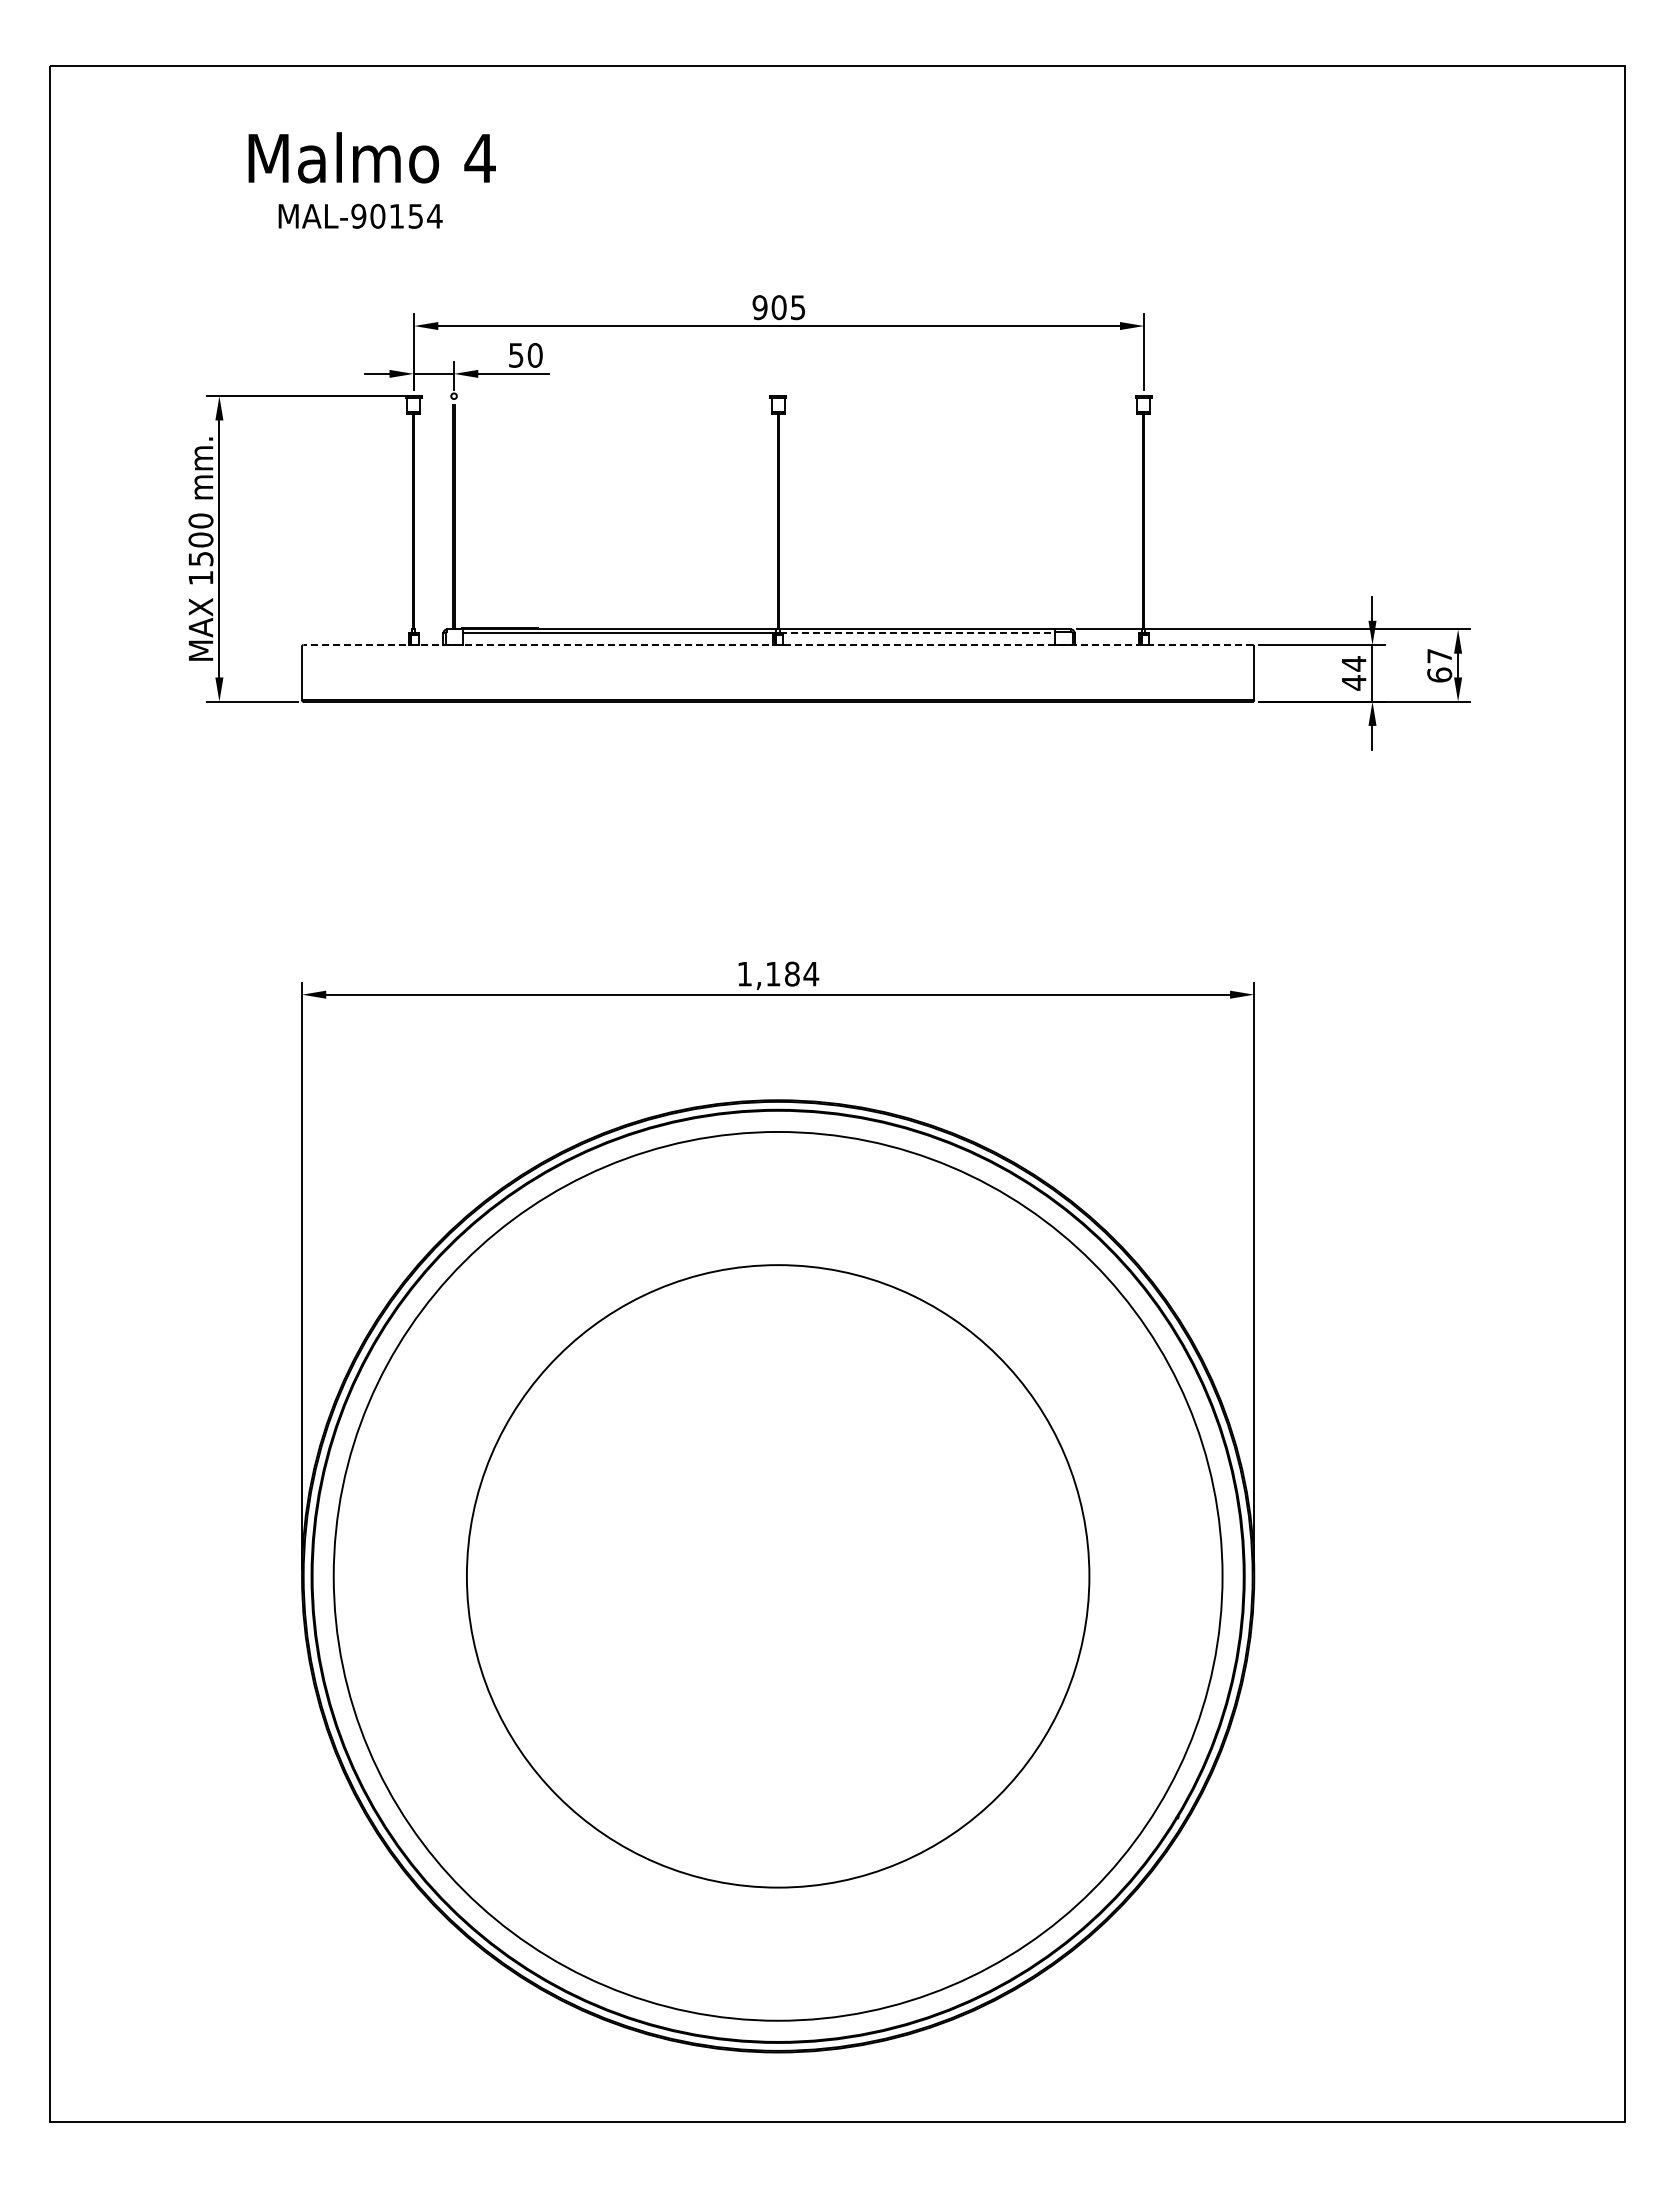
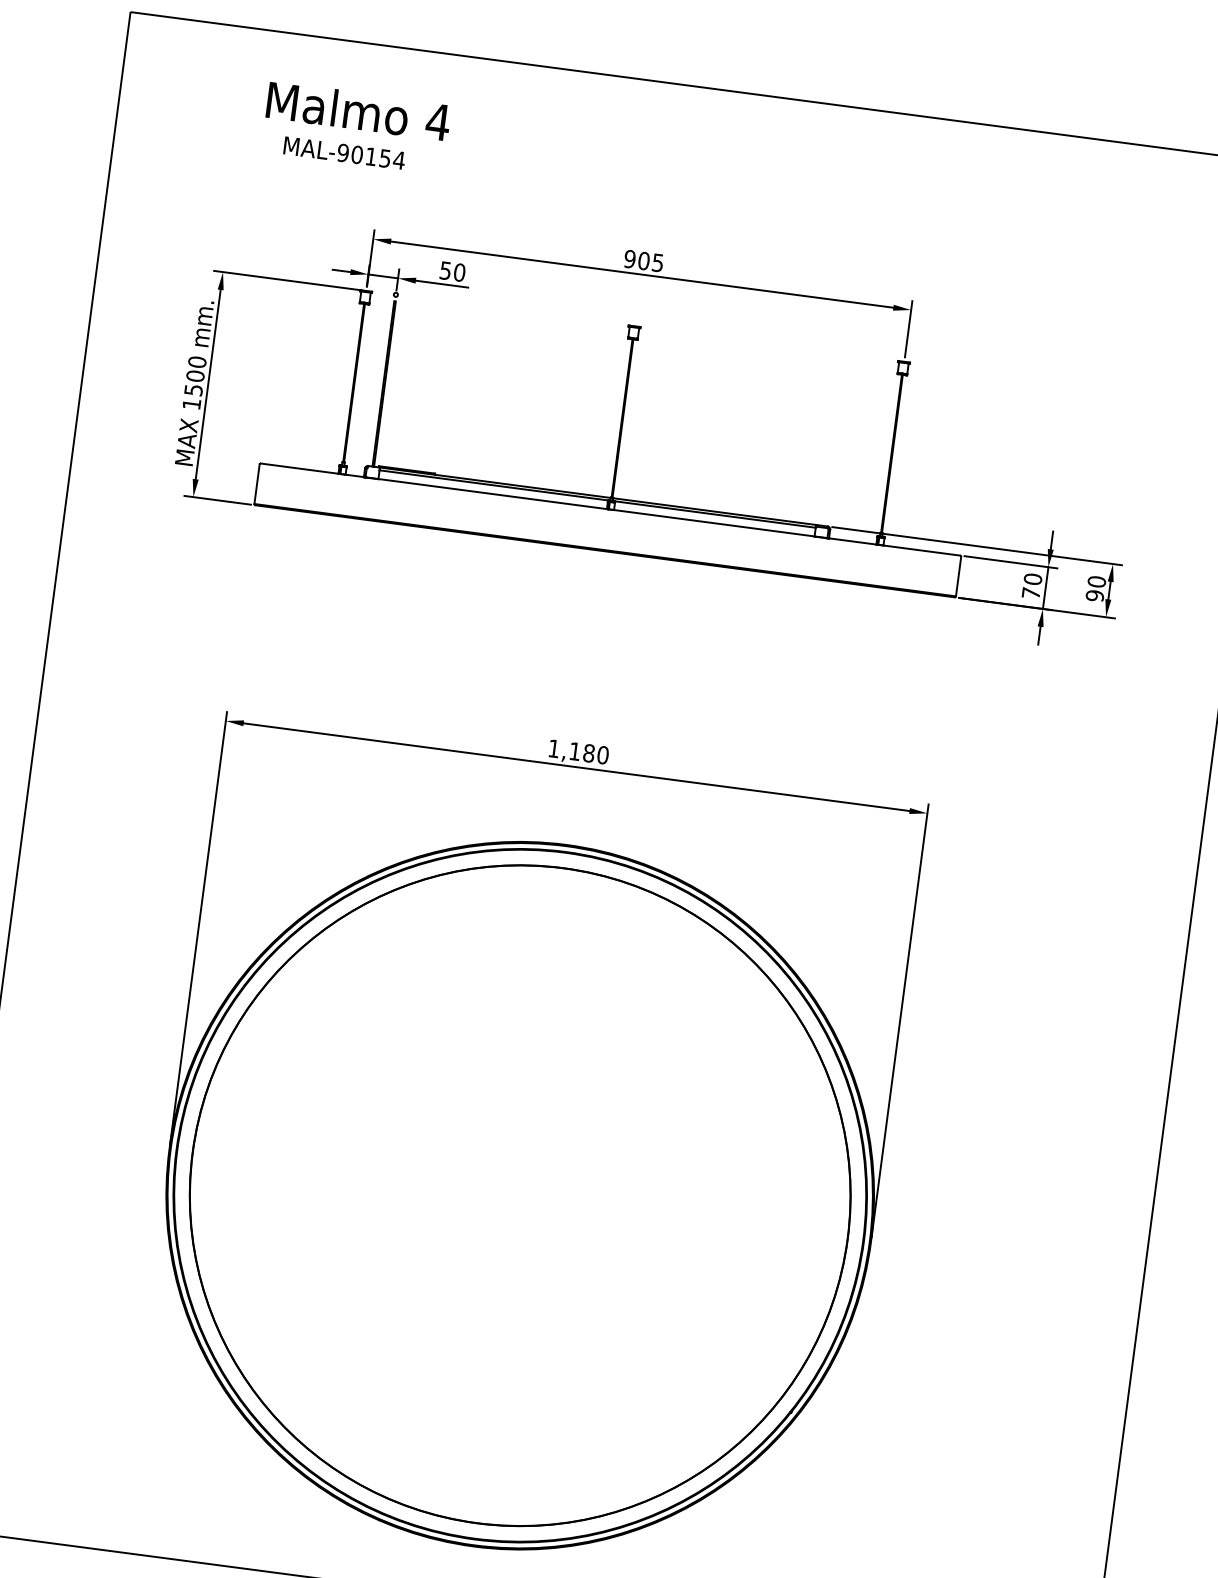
line: (917, 633) -> (714, 514), dashed -> solid
line: (778, 645) -> (610, 509), dashed -> solid
text: (1439, 665) -> (1095, 588), 67 -> 90
text: (1353, 673) -> (1031, 586), 44 -> 70
text: (811, 973) -> (603, 754), 1,184 -> 1,180
circle: (777, 1576) -> (519, 1195), size x1.43

